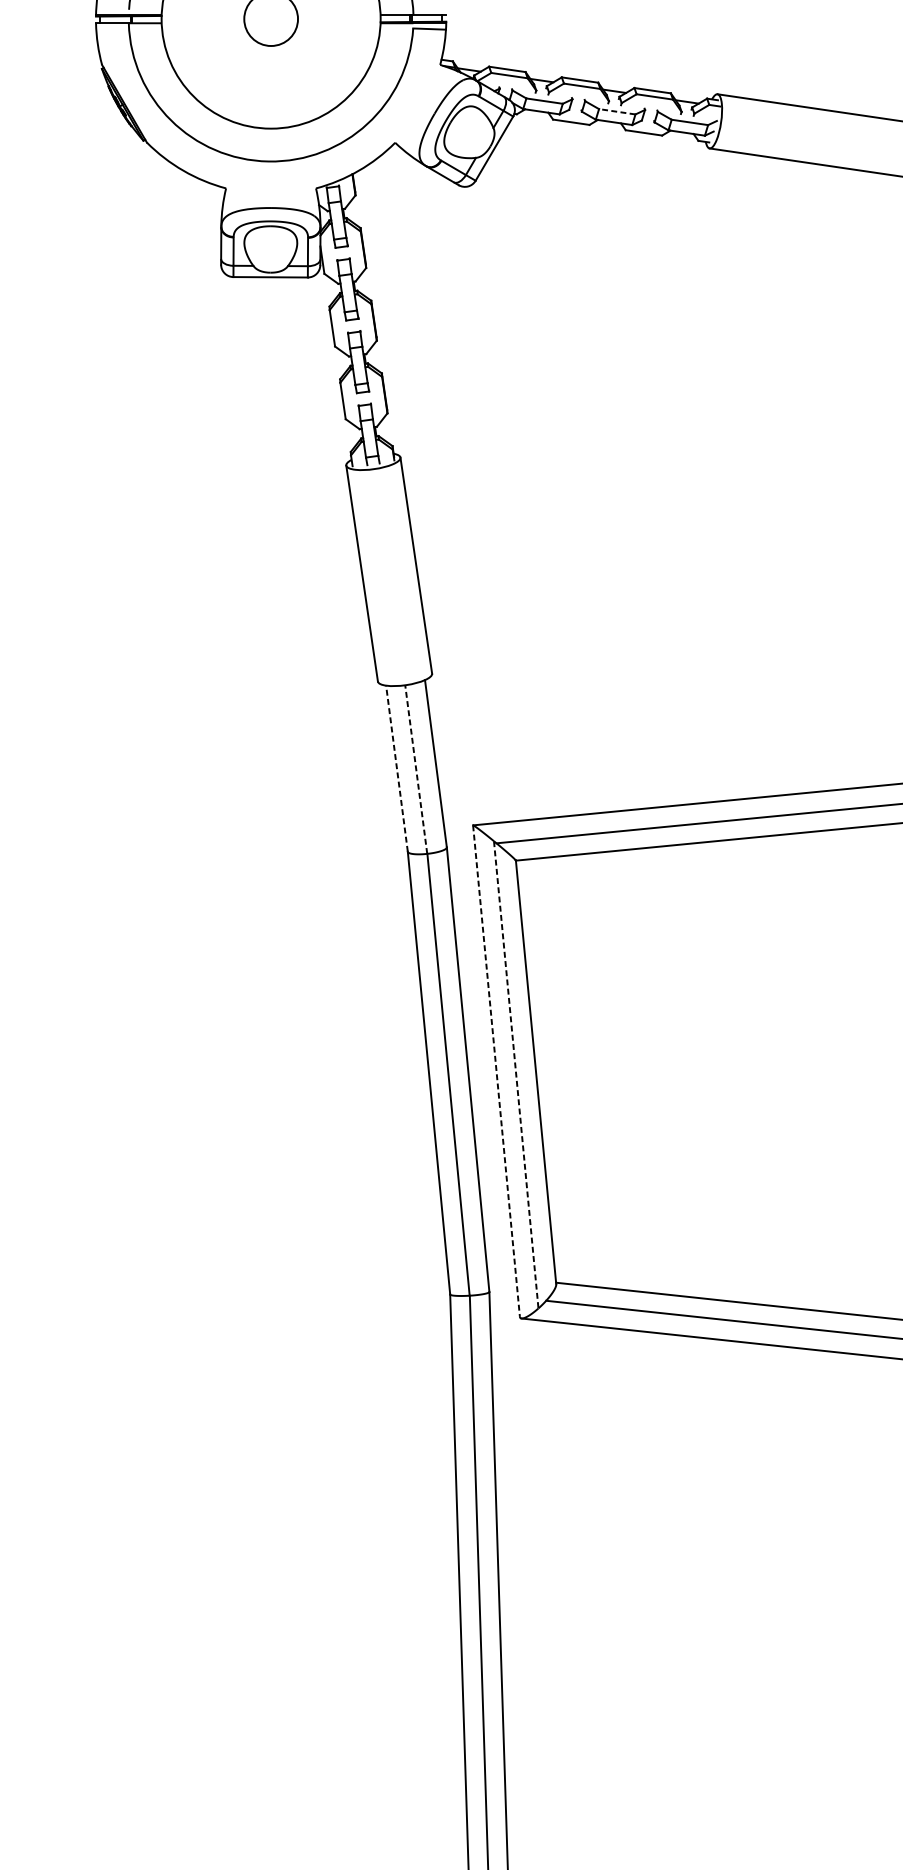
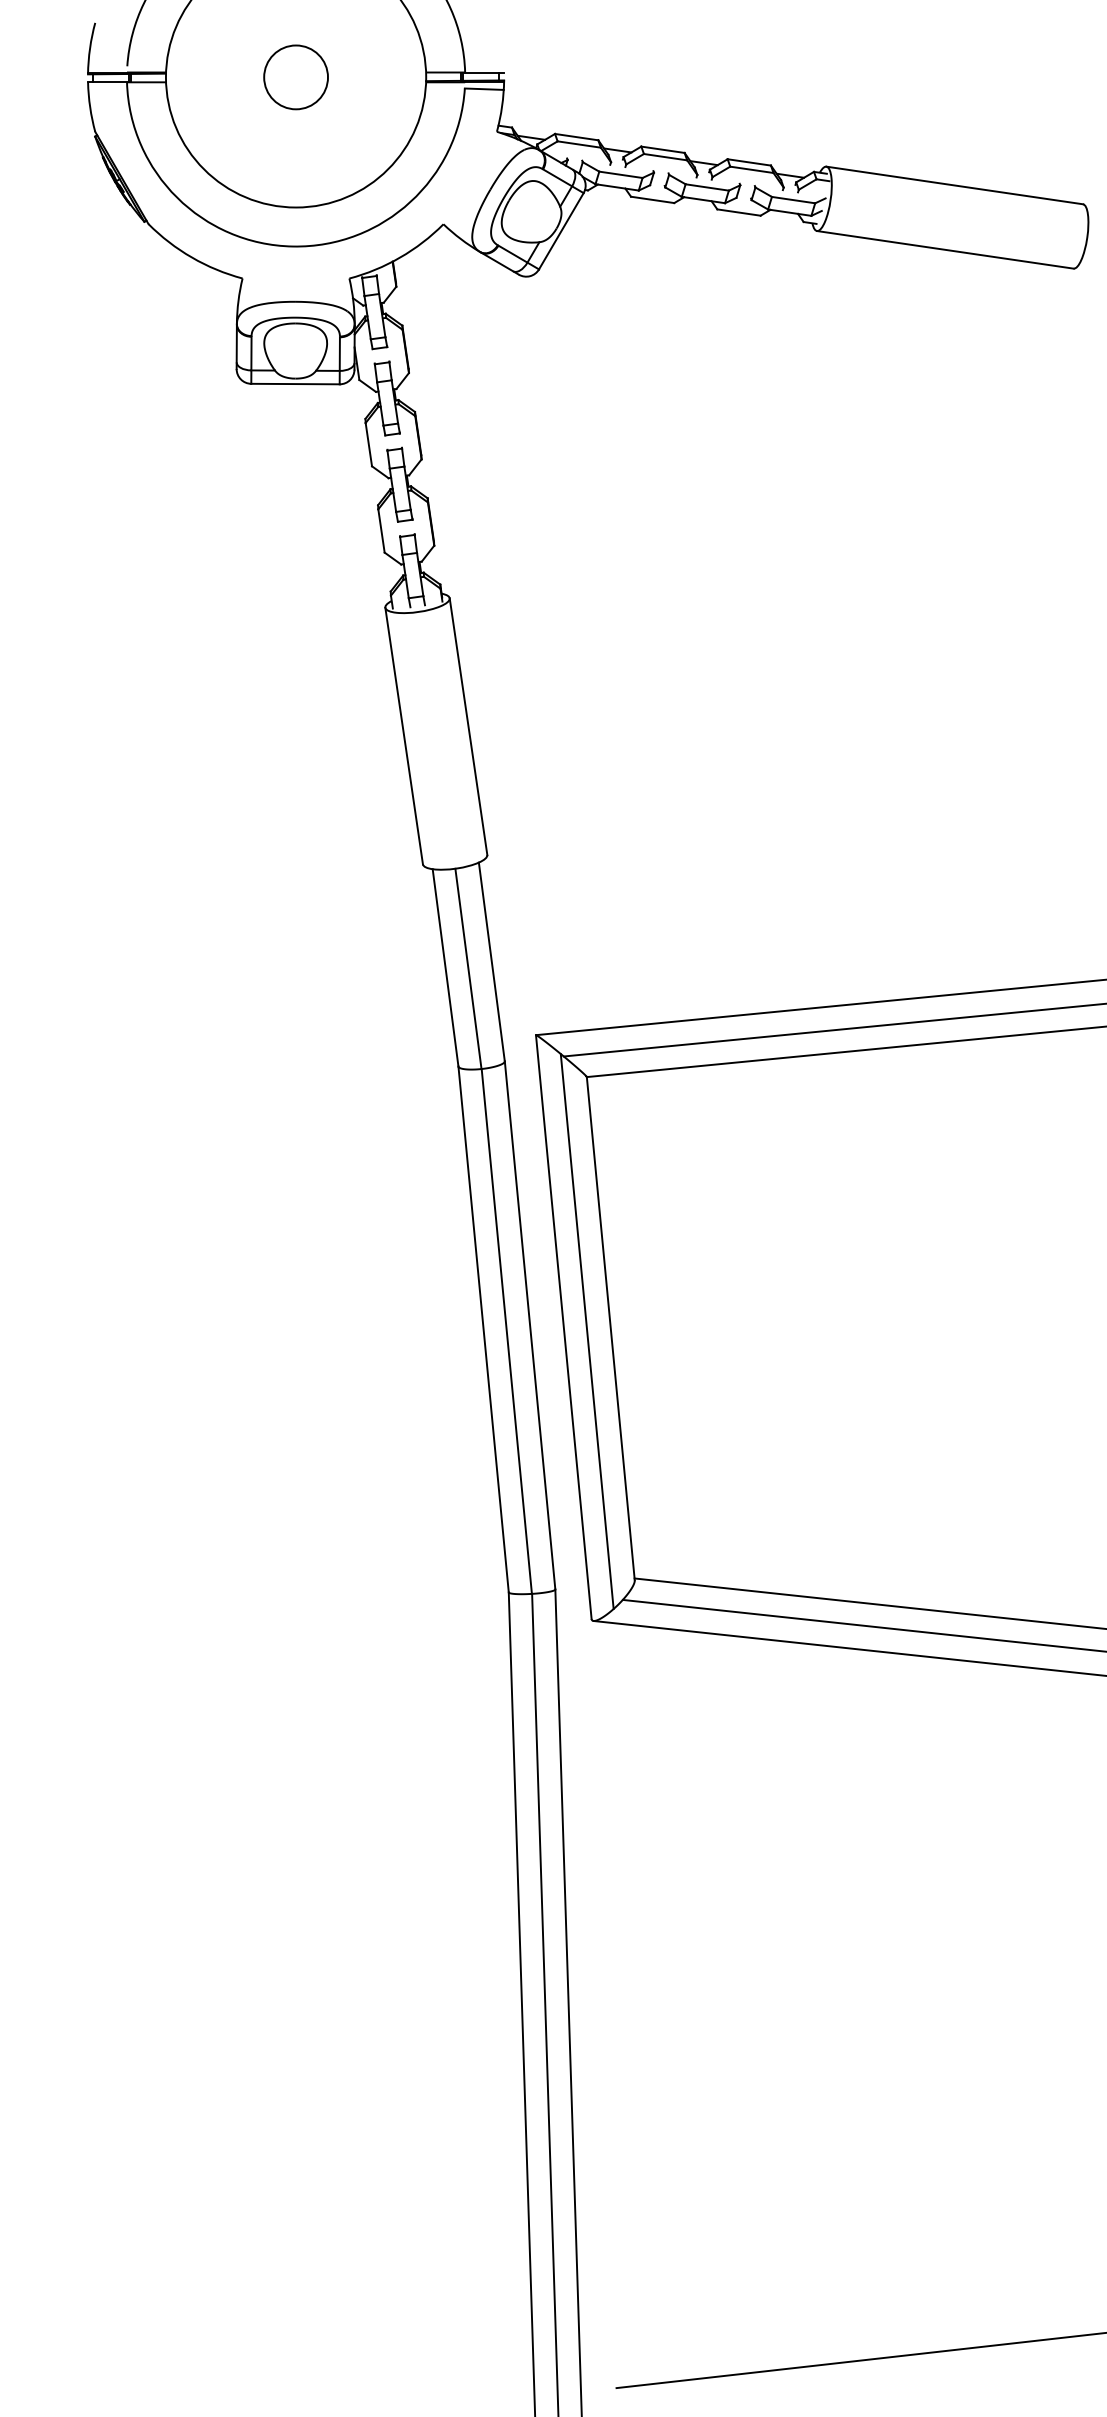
line: (617, 111) -> (707, 187), dashed -> solid
line: (396, 768) -> (445, 967), dashed -> solid
line: (416, 769) -> (468, 968), dashed -> solid
line: (496, 1071) -> (563, 1327), dashed -> solid
line: (516, 1074) -> (587, 1331), dashed -> solid

